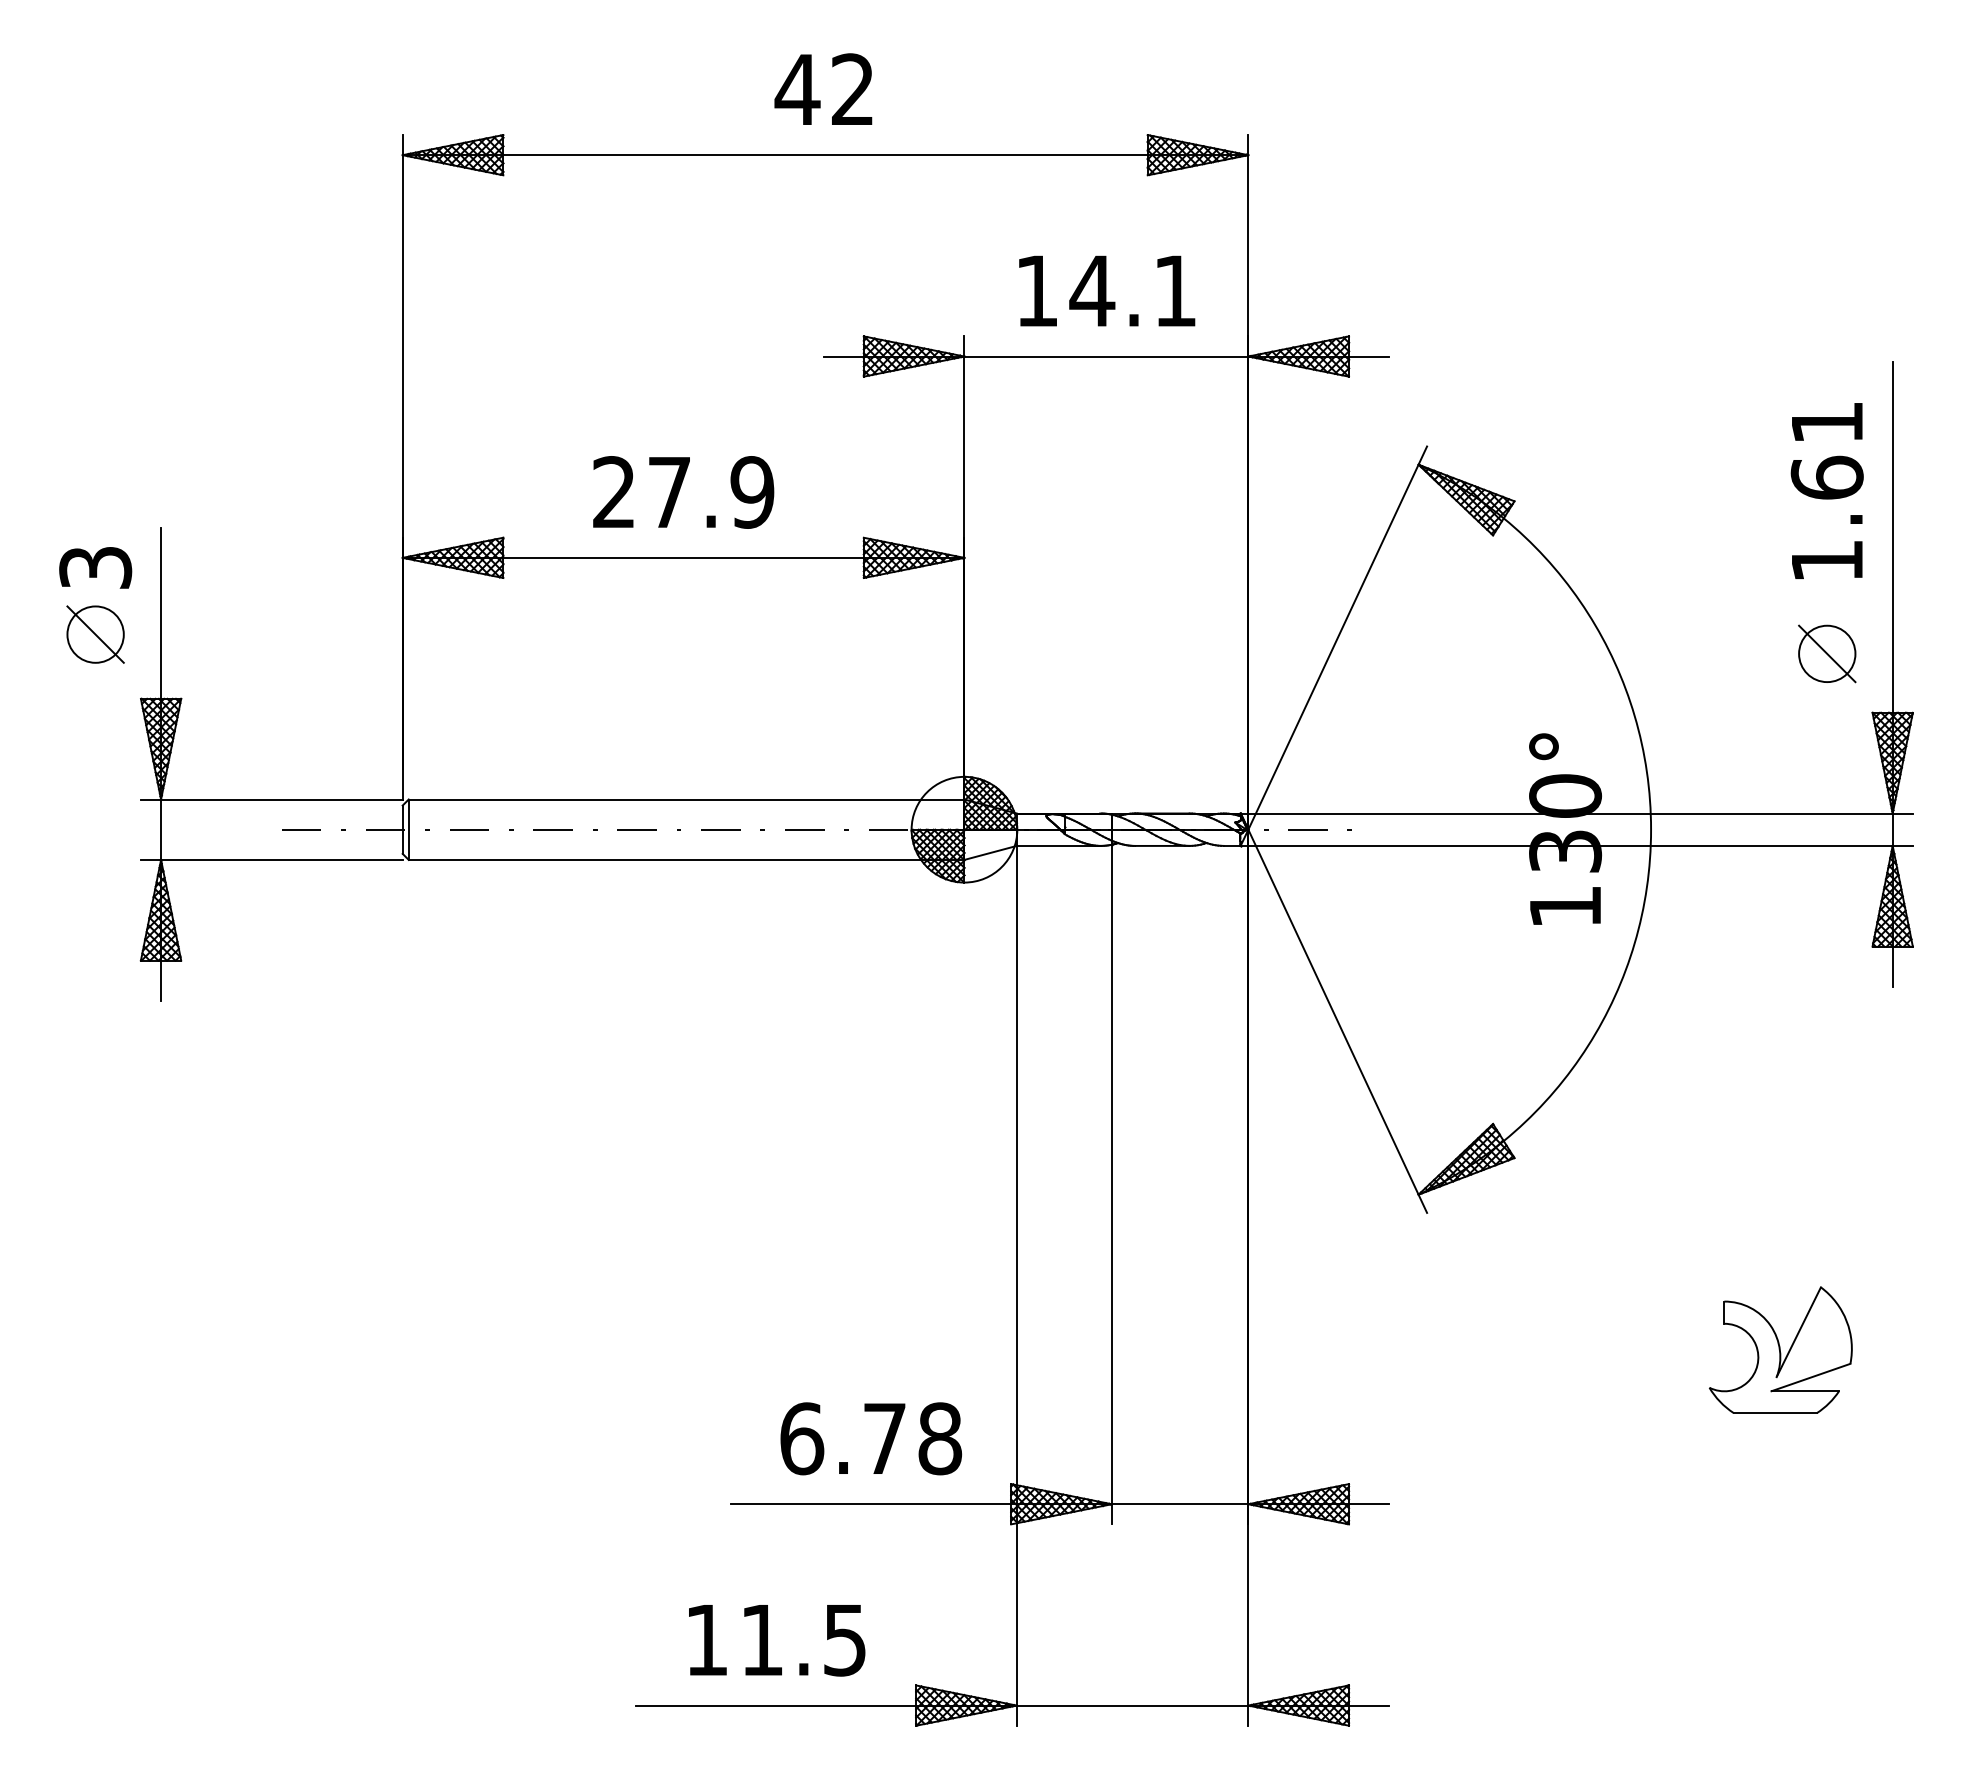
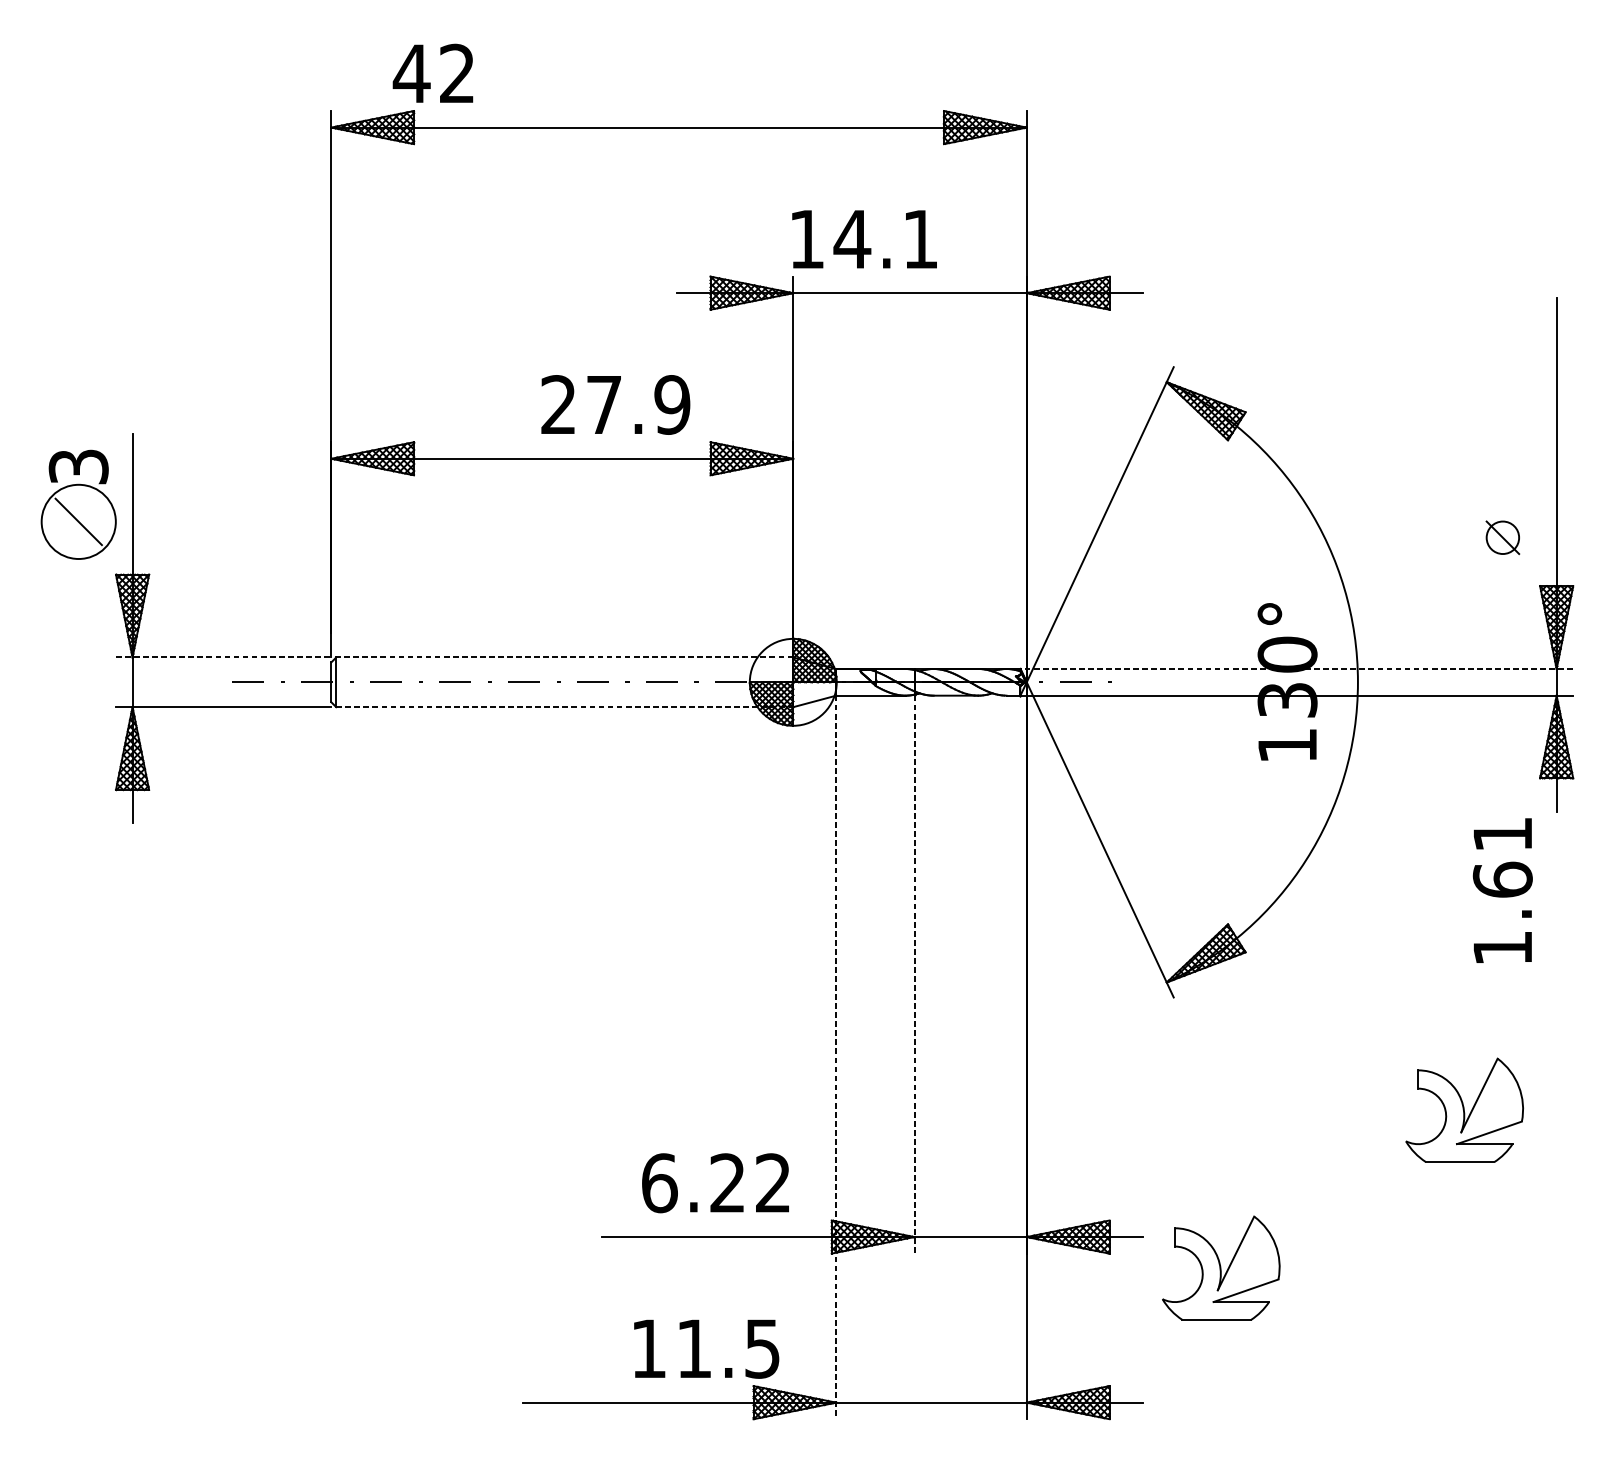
text: (823, 88) -> (433, 72), moved
text: (1107, 290) -> (864, 238), moved
text: (1826, 490) -> (1502, 890), moved
text: (683, 492) -> (615, 405), moved
circle: (95, 634) -> (78, 521), size x1.6
part: (1827, 653) -> (1503, 537), size x0.7
line: (271, 799) -> (223, 657), solid -> dashed
line: (686, 799) -> (564, 657), solid -> dashed
line: (1576, 813) -> (1296, 668), solid -> dashed
line: (686, 859) -> (564, 706), solid -> dashed
line: (1111, 1185) -> (914, 974), solid -> dashed
line: (1016, 1285) -> (836, 1057), solid -> dashed
text: (912, 1438) -> (750, 1182), 6.78 -> 6.22
part: (1484, 1541) -> (1220, 1267), added
text: (777, 1640) -> (706, 1349), moved

